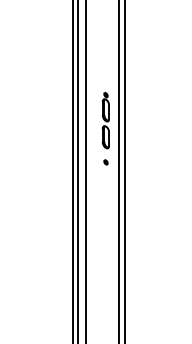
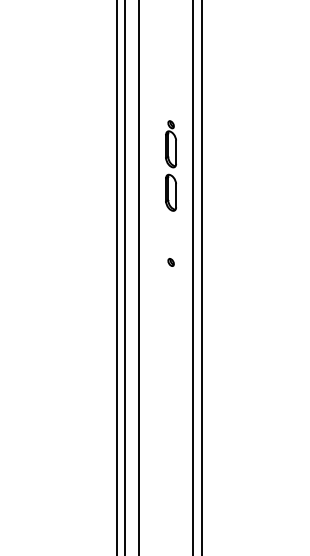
part: (105, 120) -> (170, 165), moved

